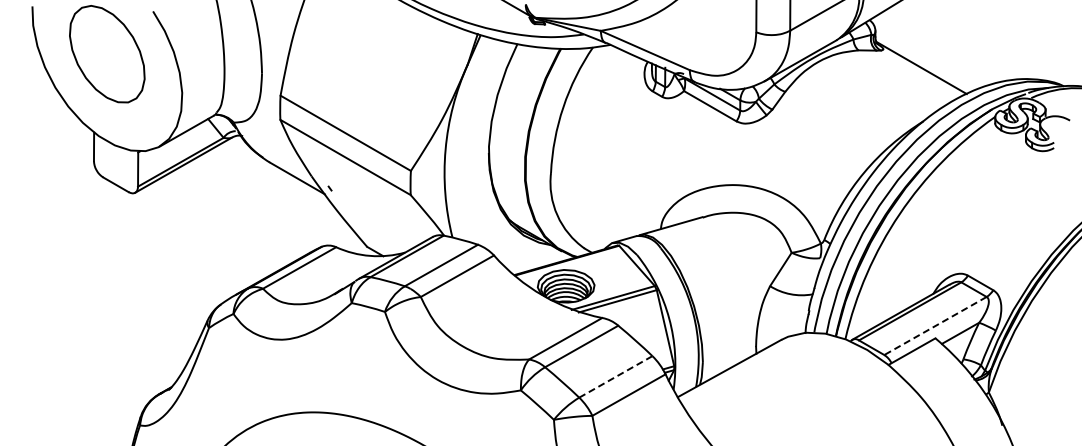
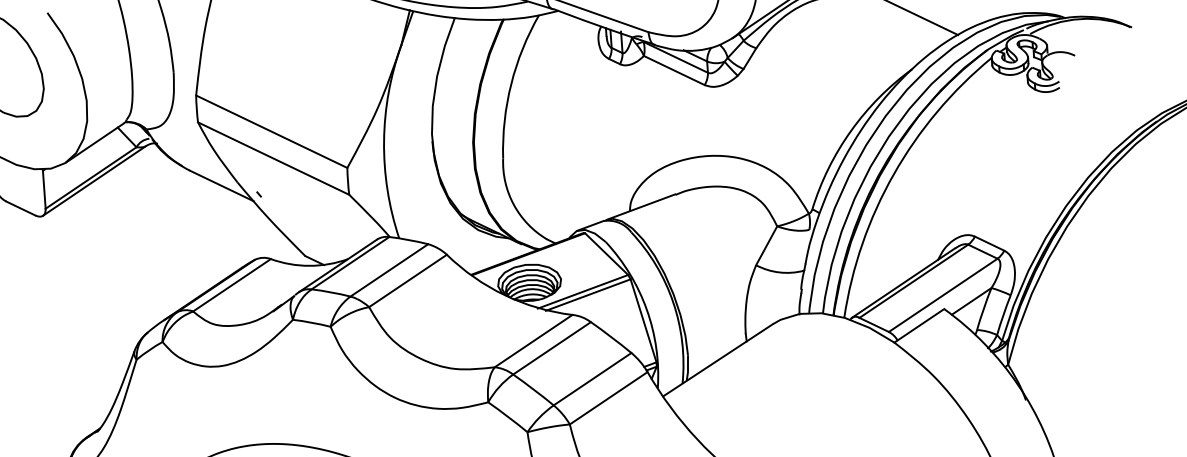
line: (935, 326) -> (943, 295), dashed -> solid
line: (616, 376) -> (593, 378), dashed -> solid

